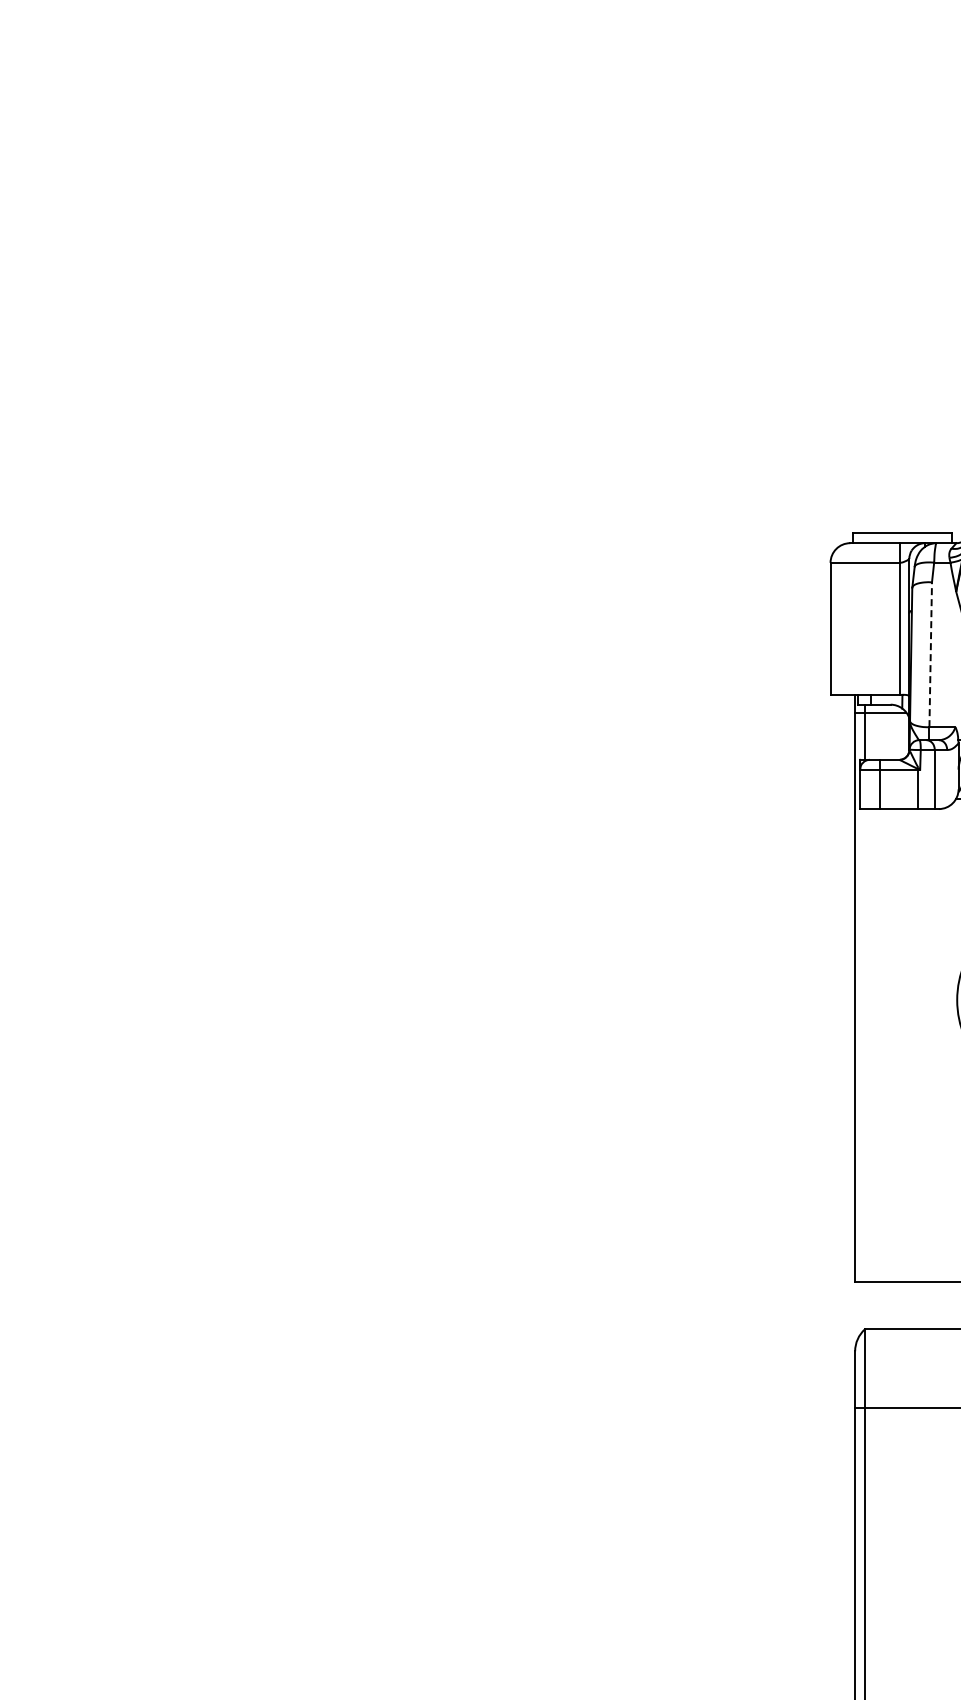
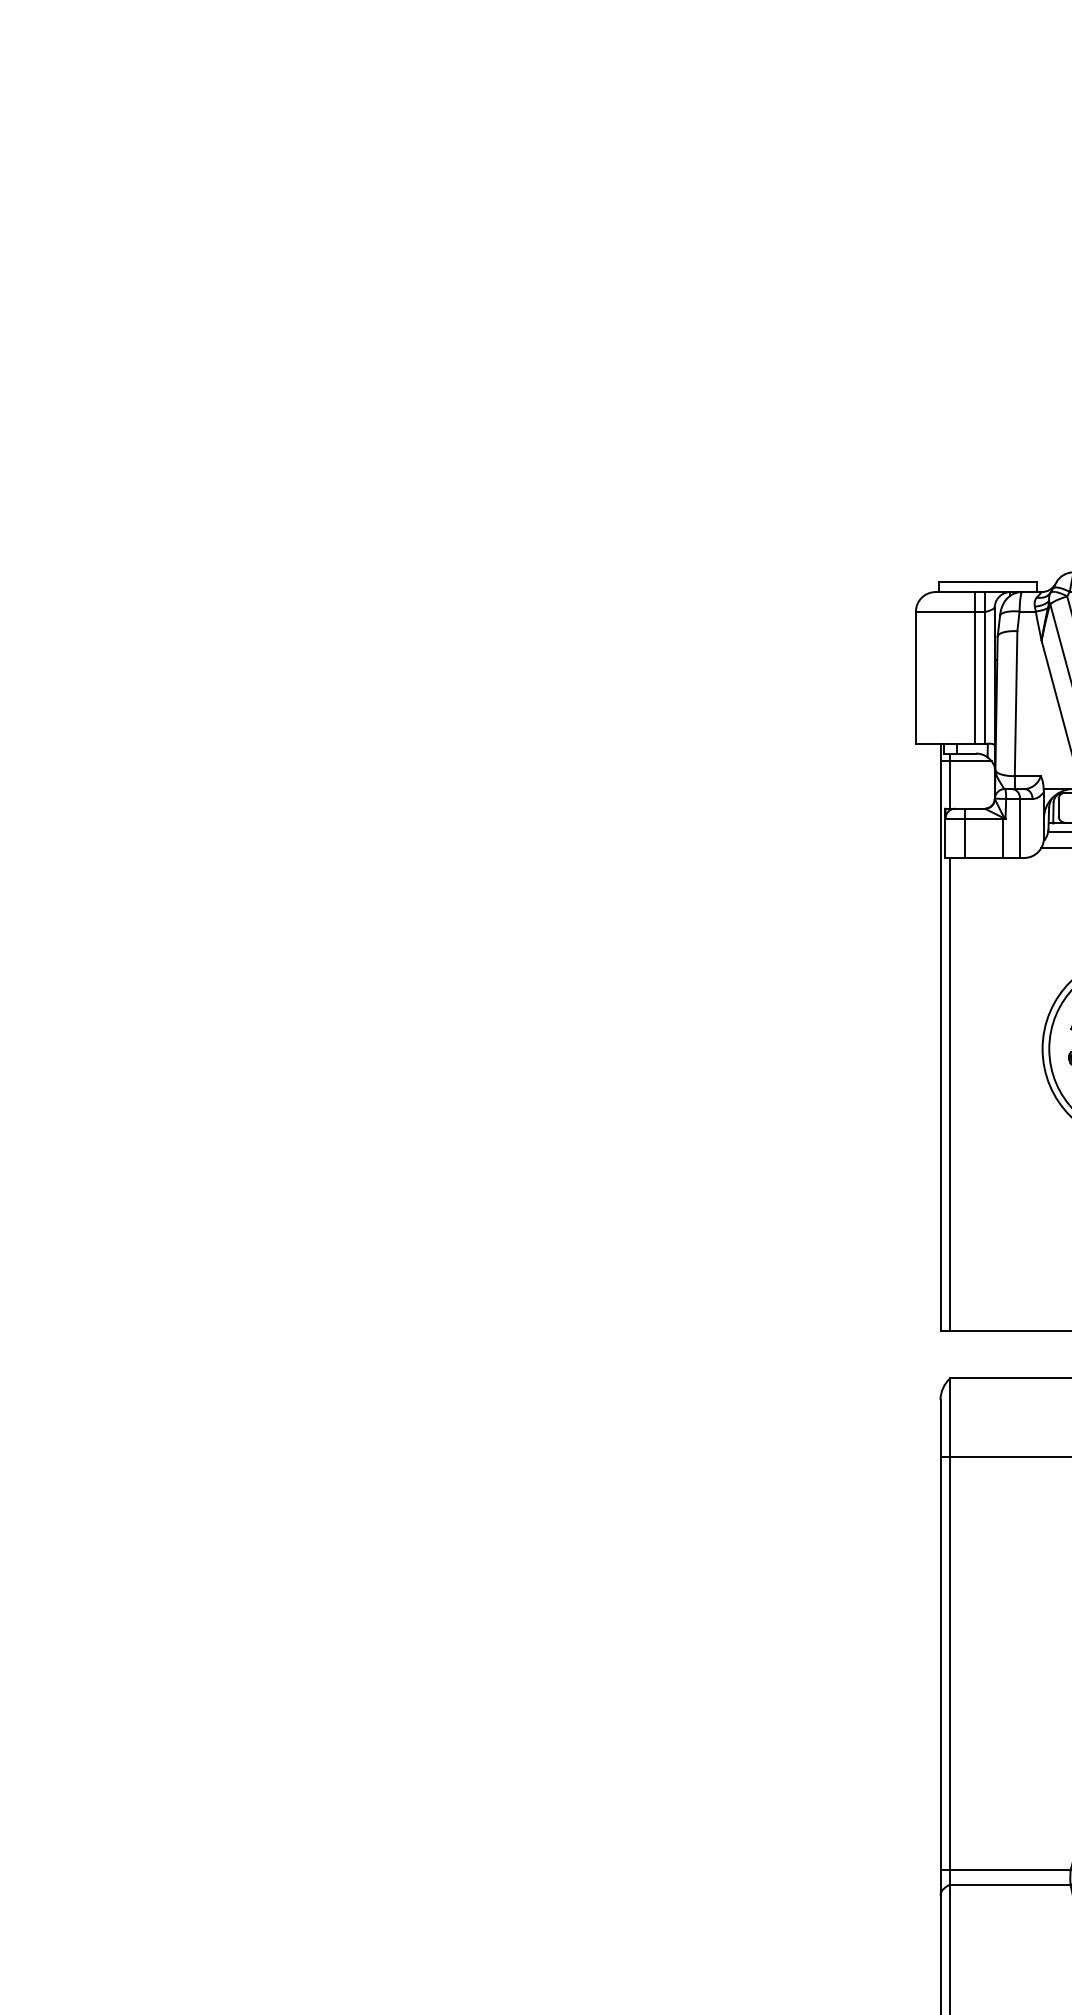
line: (890, 618) -> (975, 667), added
line: (931, 654) -> (1016, 703), dashed -> solid
line: (865, 1044) -> (950, 1093), added

